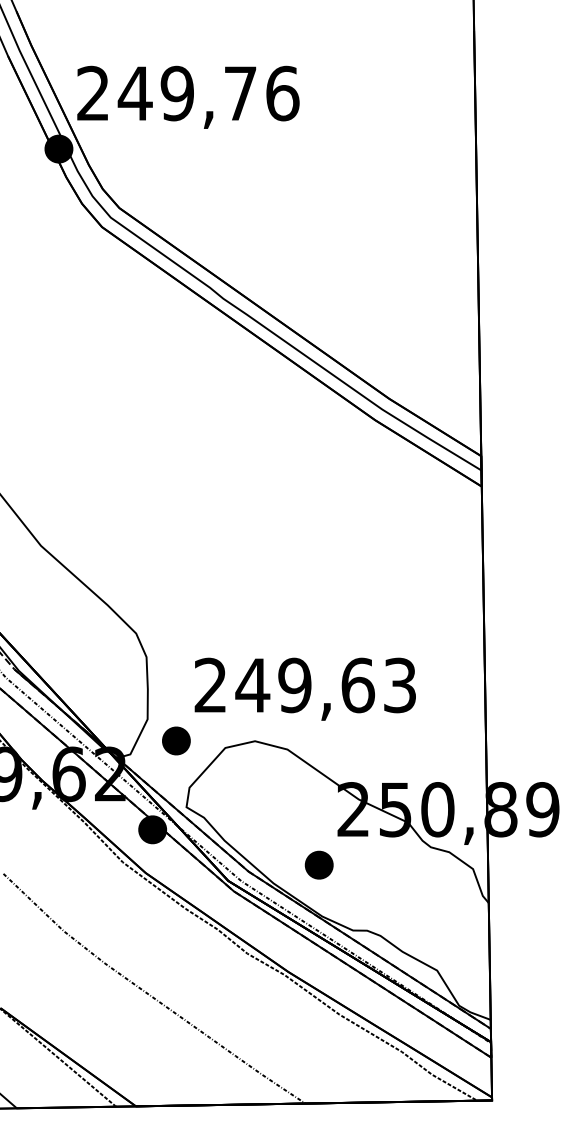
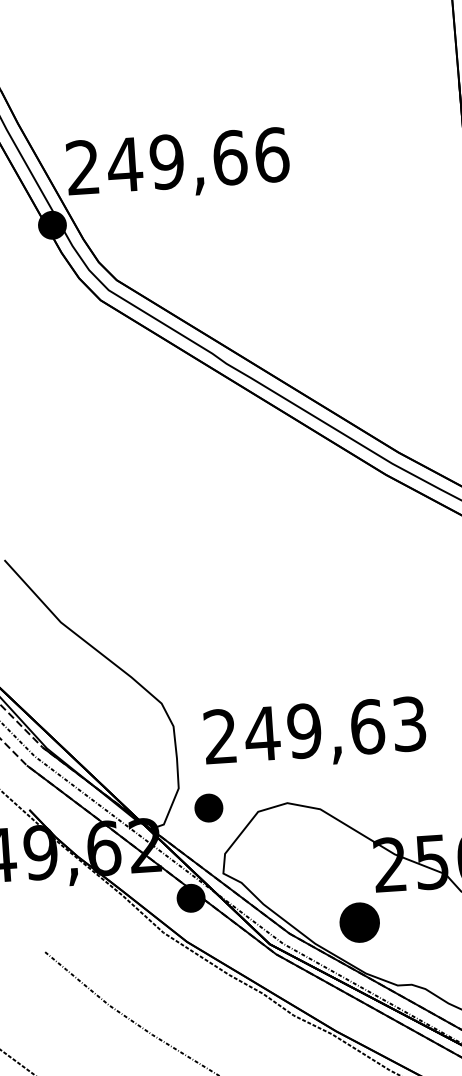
text: (240, 93) -> (229, 157), 249,76 -> 249,66
text: (304, 688) -> (314, 733), moved
part: (318, 864) -> (358, 921), size x1.4

